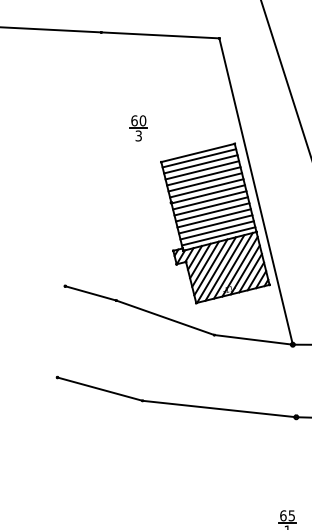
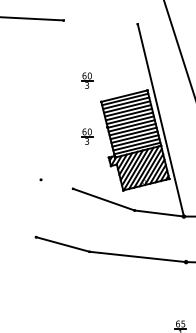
line: (159, 35) -> (100, 22), removed
part: (139, 217) -> (87, 136), added
line: (91, 292) -> (57, 183), removed

